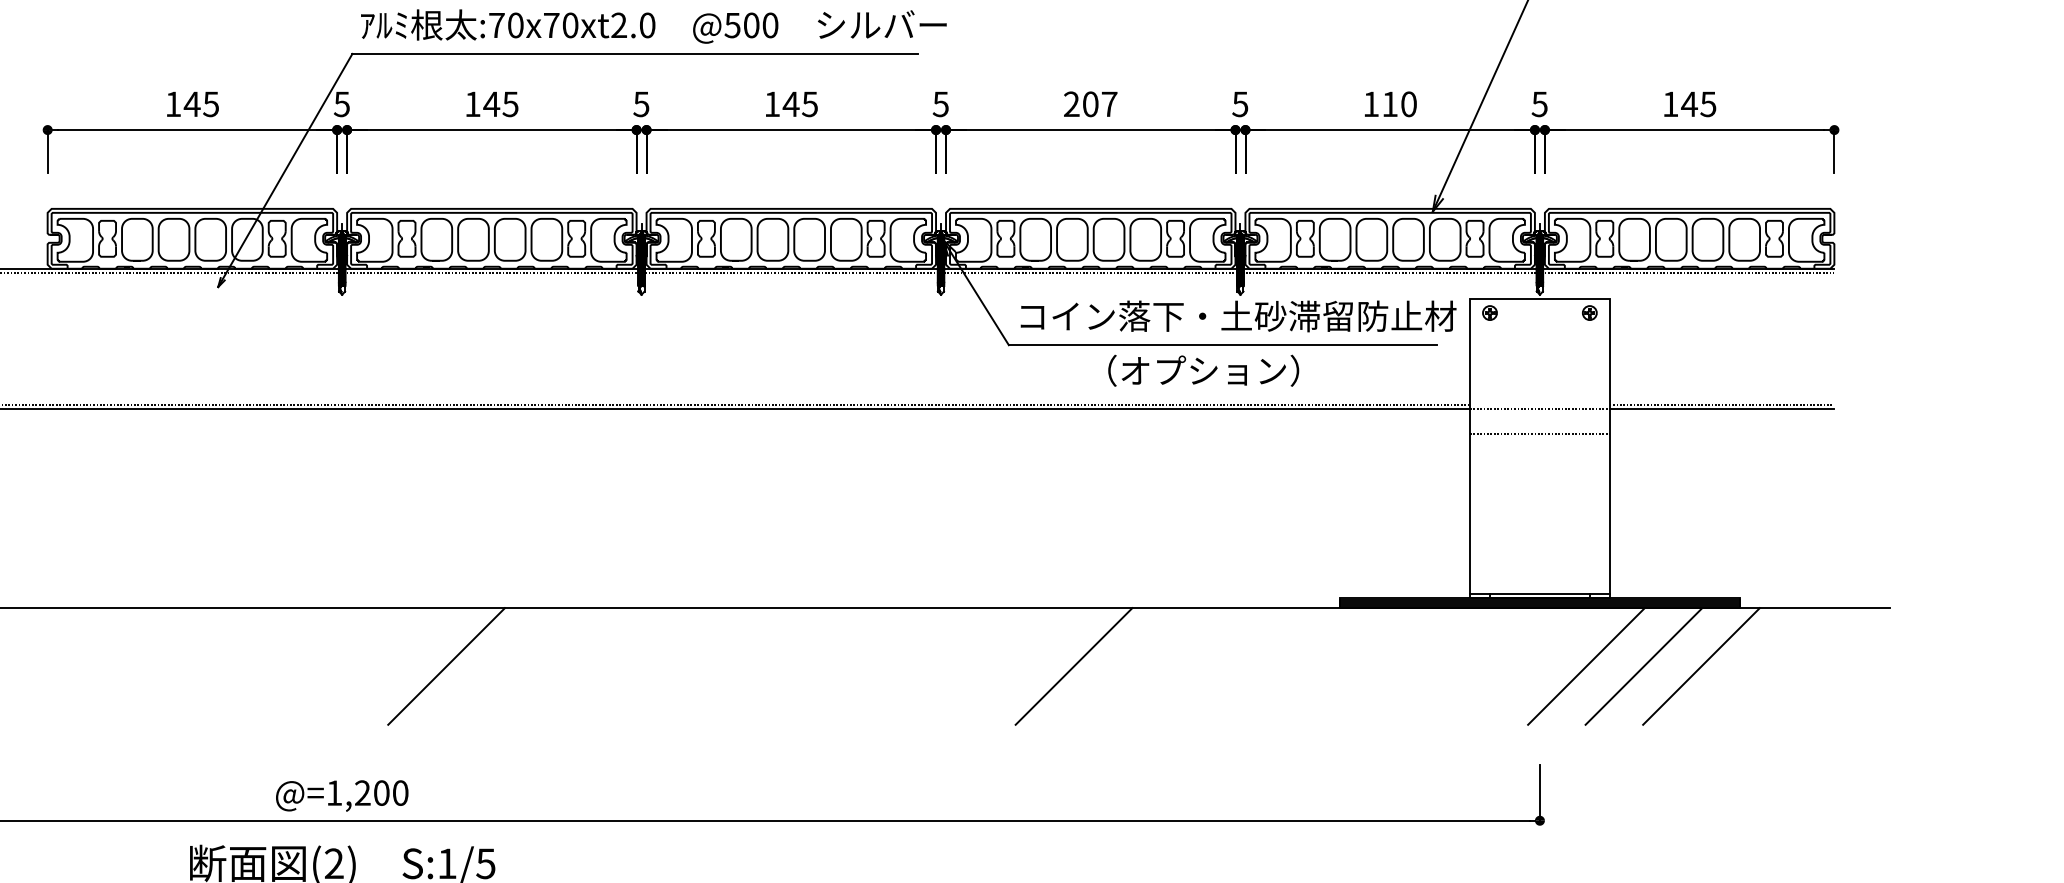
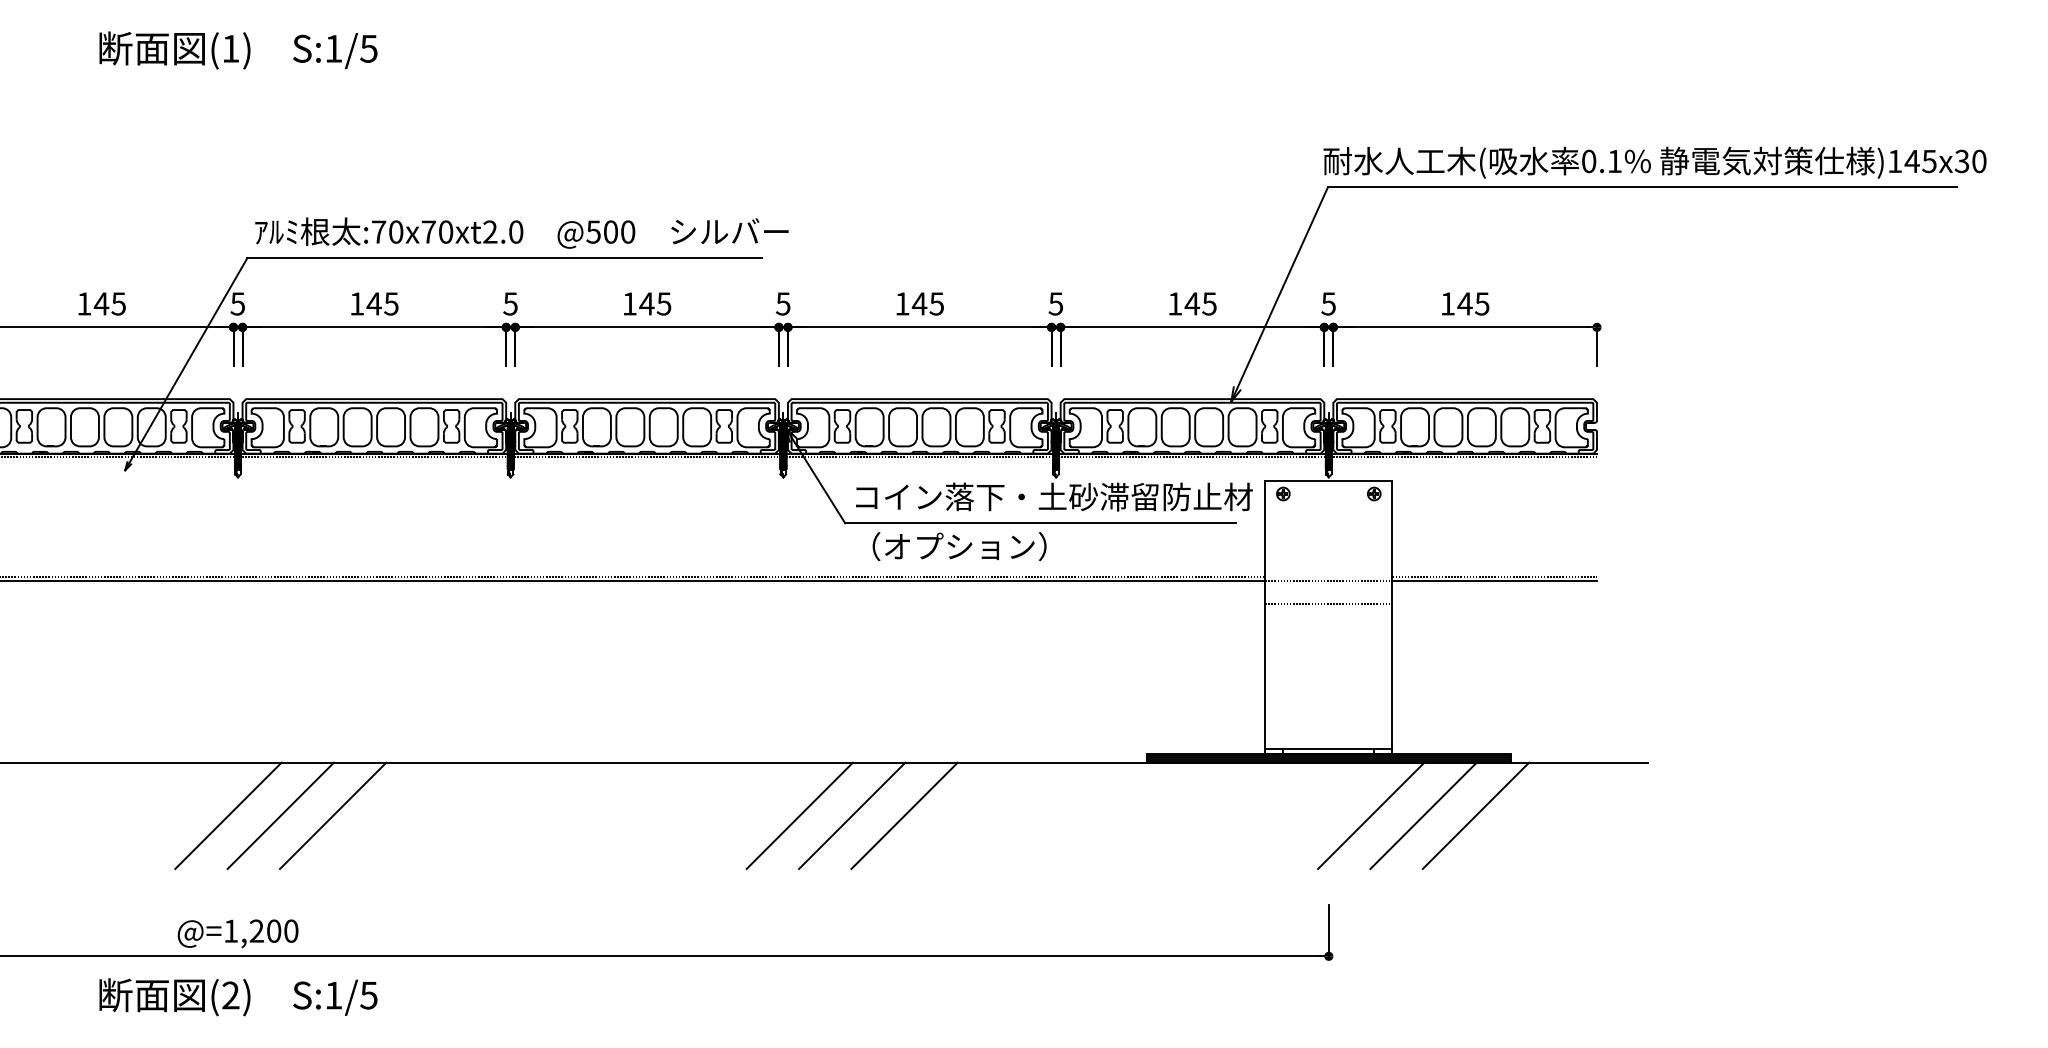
text: (1090, 103) -> (919, 303), 207 -> 145
text: (1399, 103) -> (1200, 303), 110 -> 145
text: (1203, 370) -> (959, 546), moved
line: (331, 666) -> (228, 815), added
line: (388, 666) -> (280, 815), added
line: (958, 666) -> (799, 815), added
line: (1016, 666) -> (852, 815), added

